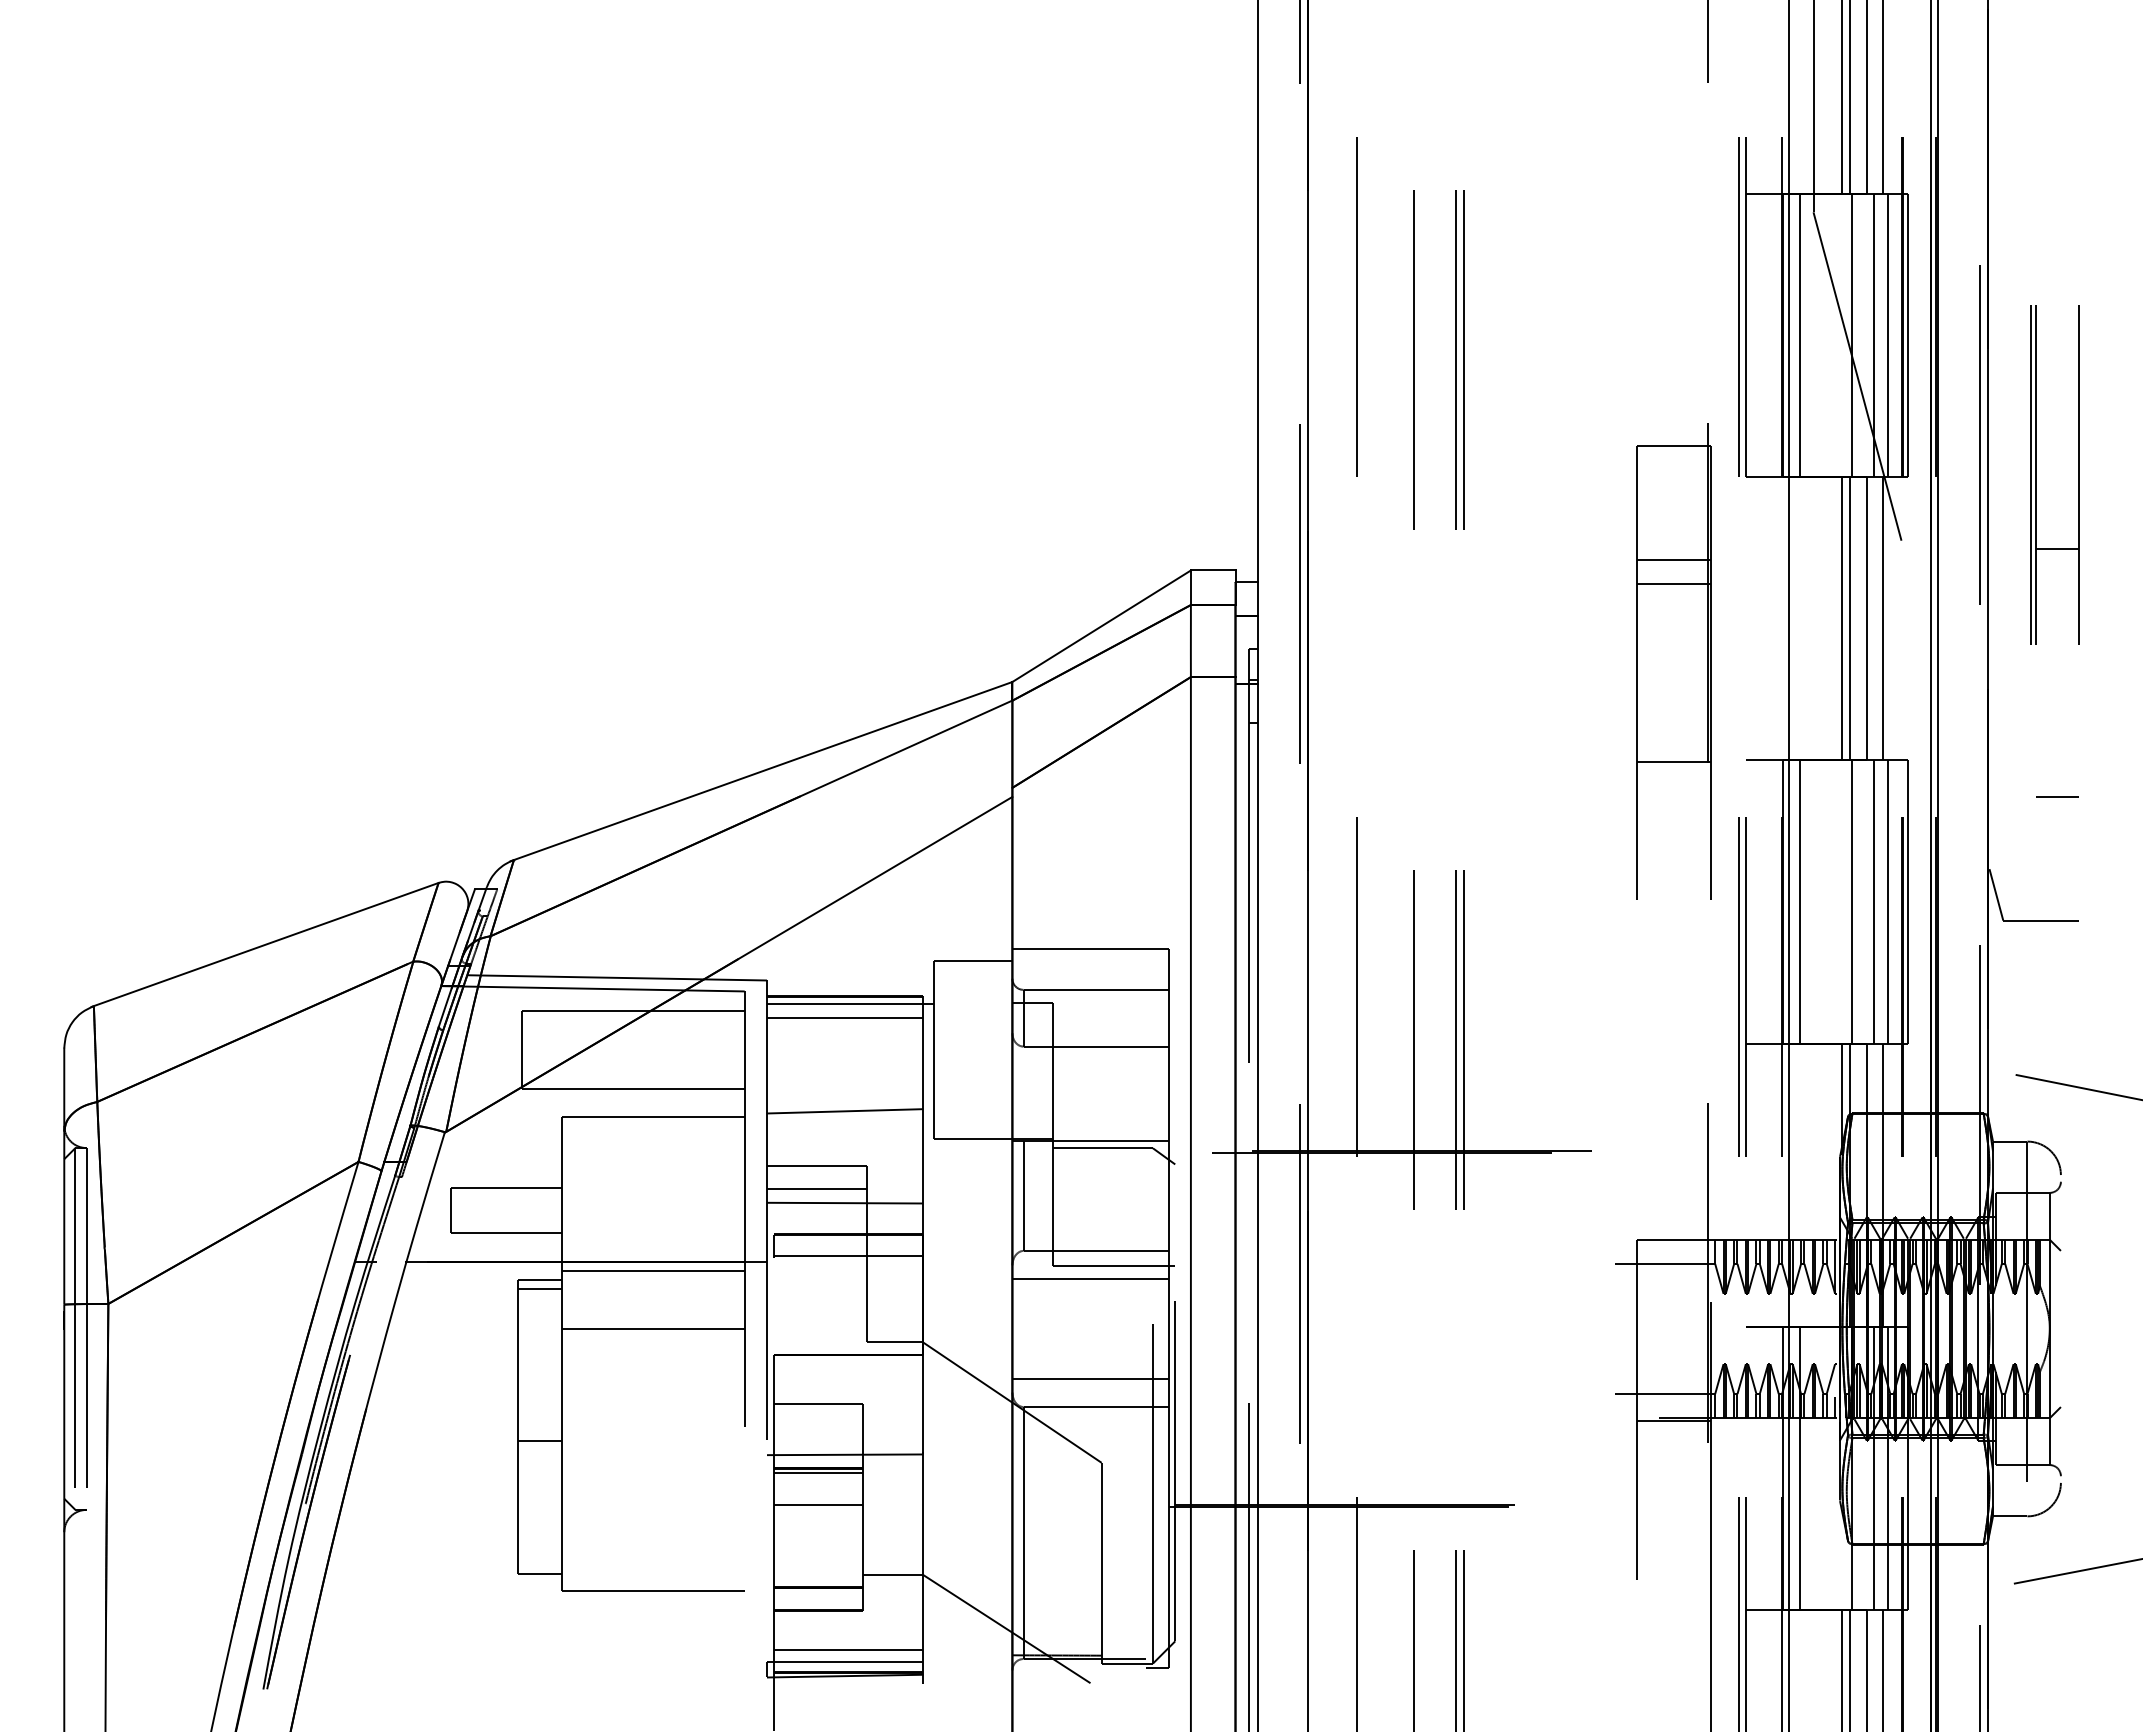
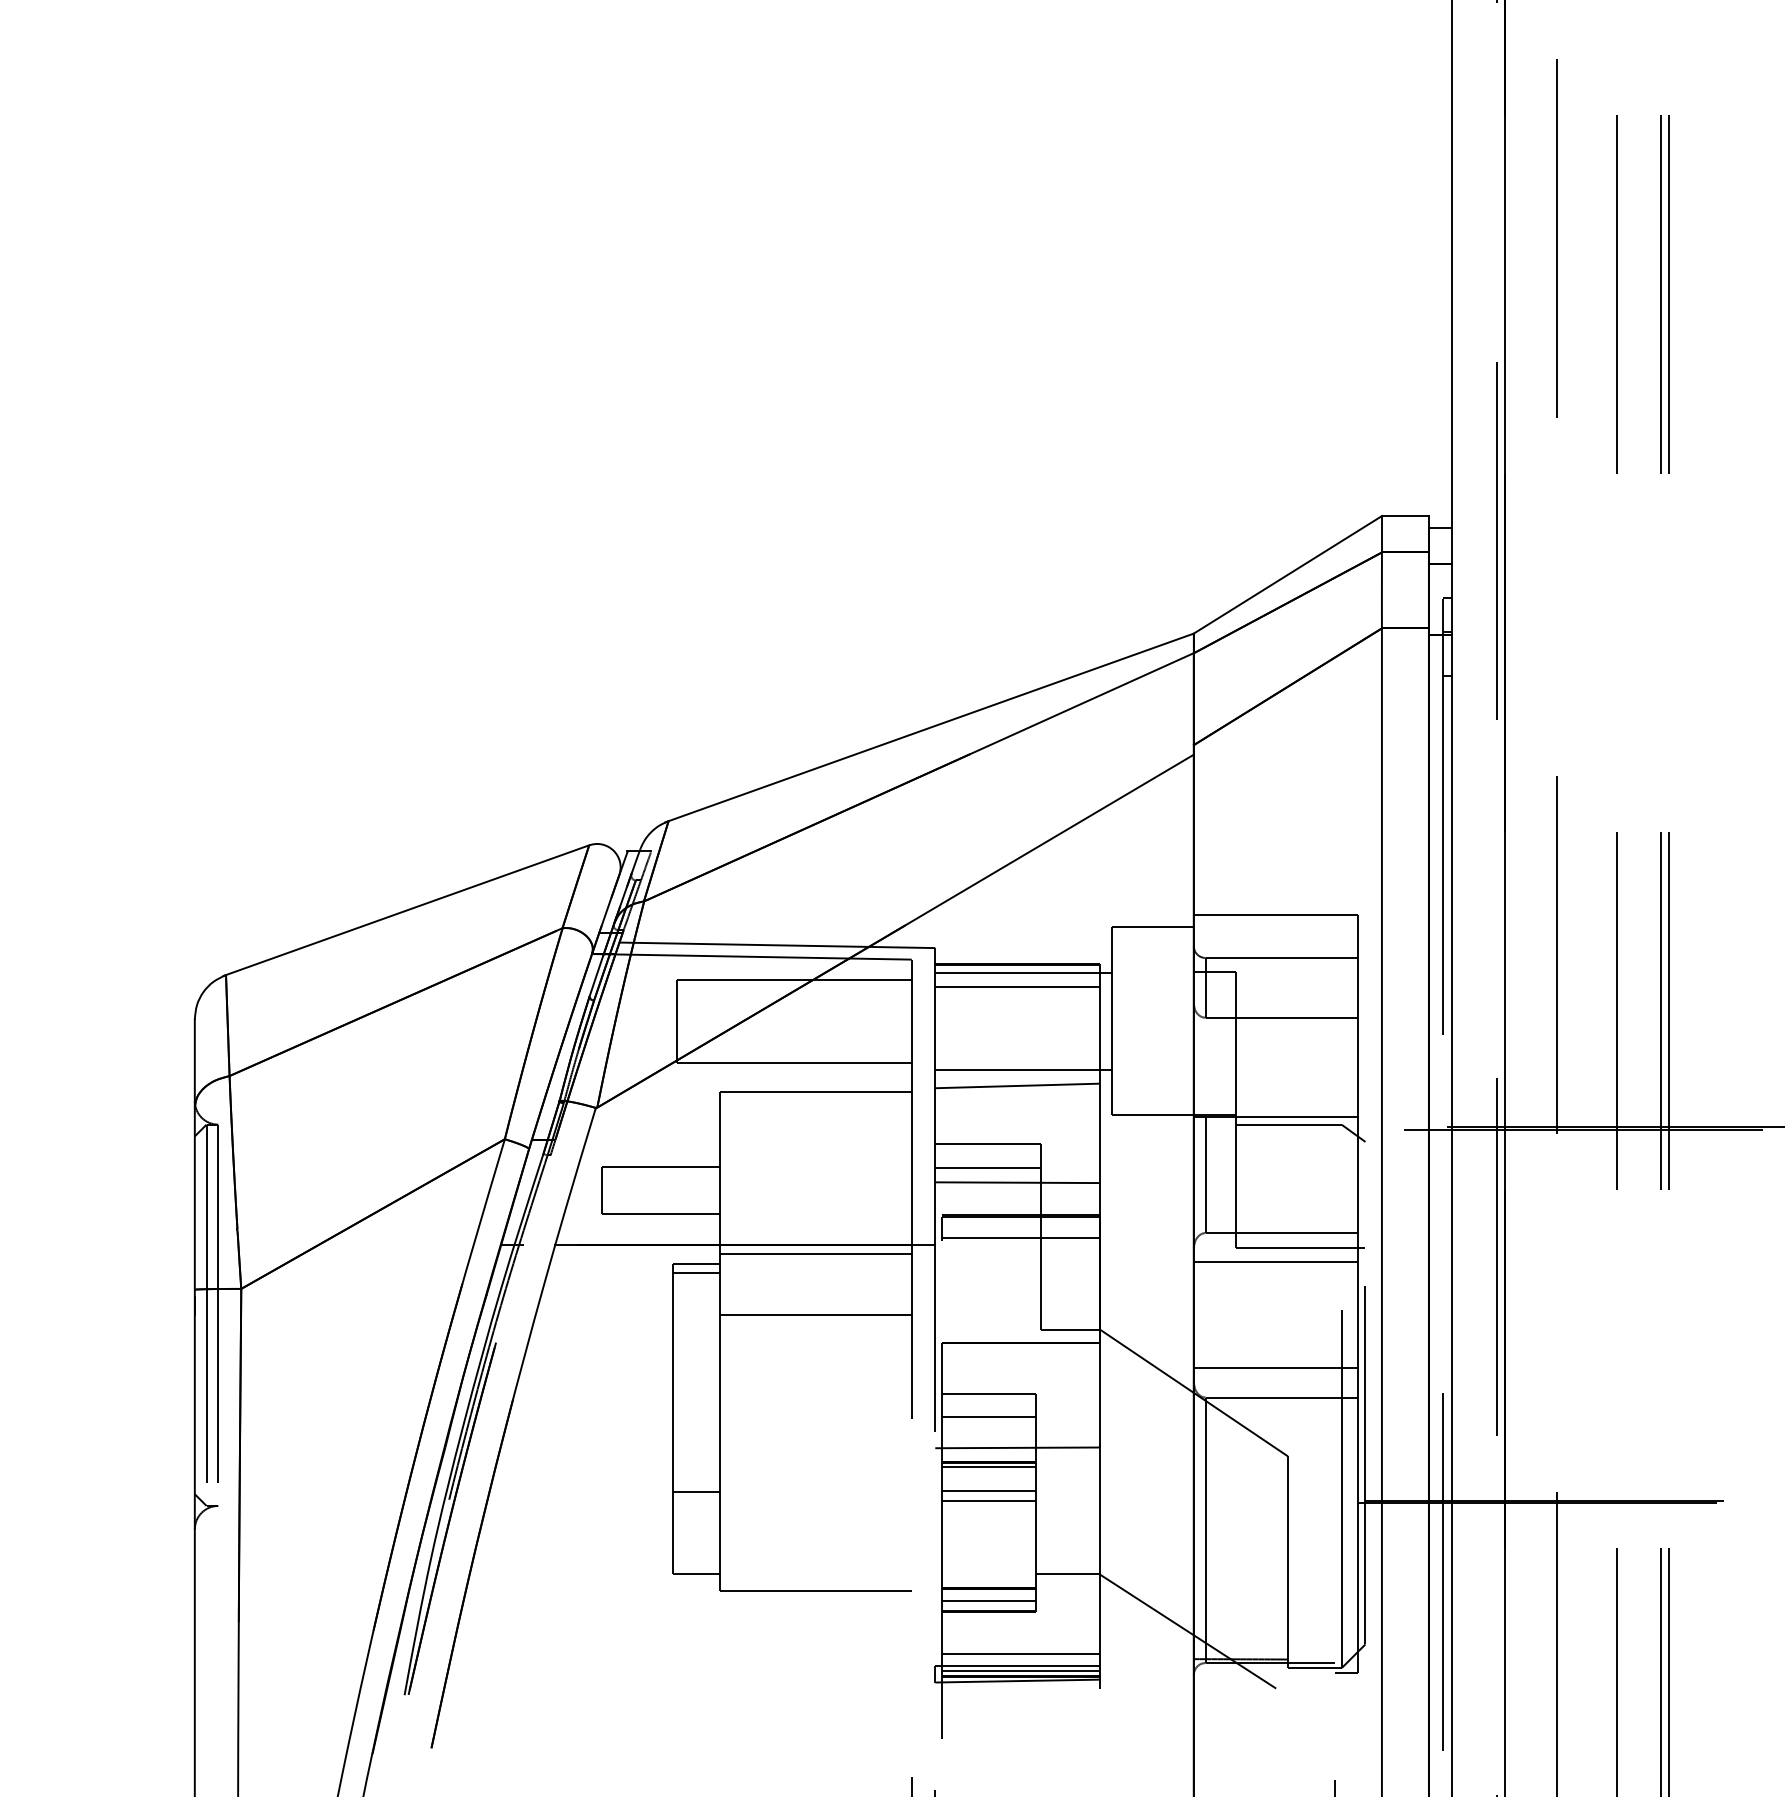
line: (850, 1095) -> (1023, 1069), added
line: (817, 1425) -> (988, 1416), added
line: (539, 1441) -> (695, 1491), moved
line: (817, 1495) -> (988, 1490), added
line: (817, 1600) -> (988, 1601), added
line: (848, 1666) -> (1021, 1670), added

